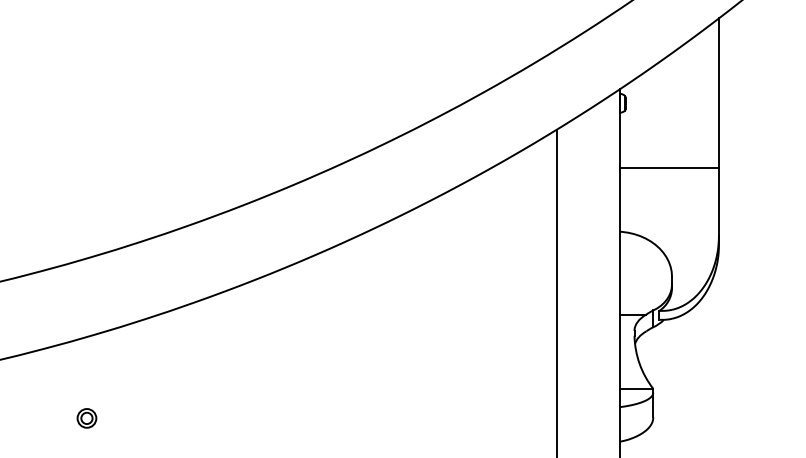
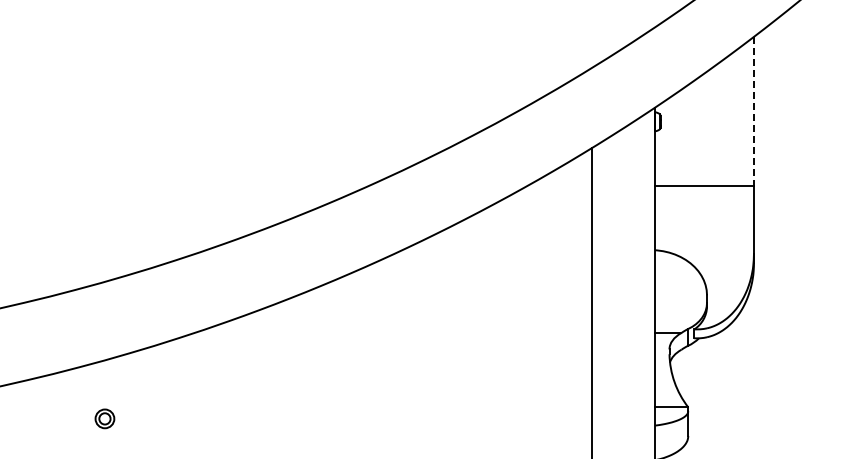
line: (718, 93) -> (753, 111), solid -> dashed
part: (86, 418) -> (104, 418), moved

